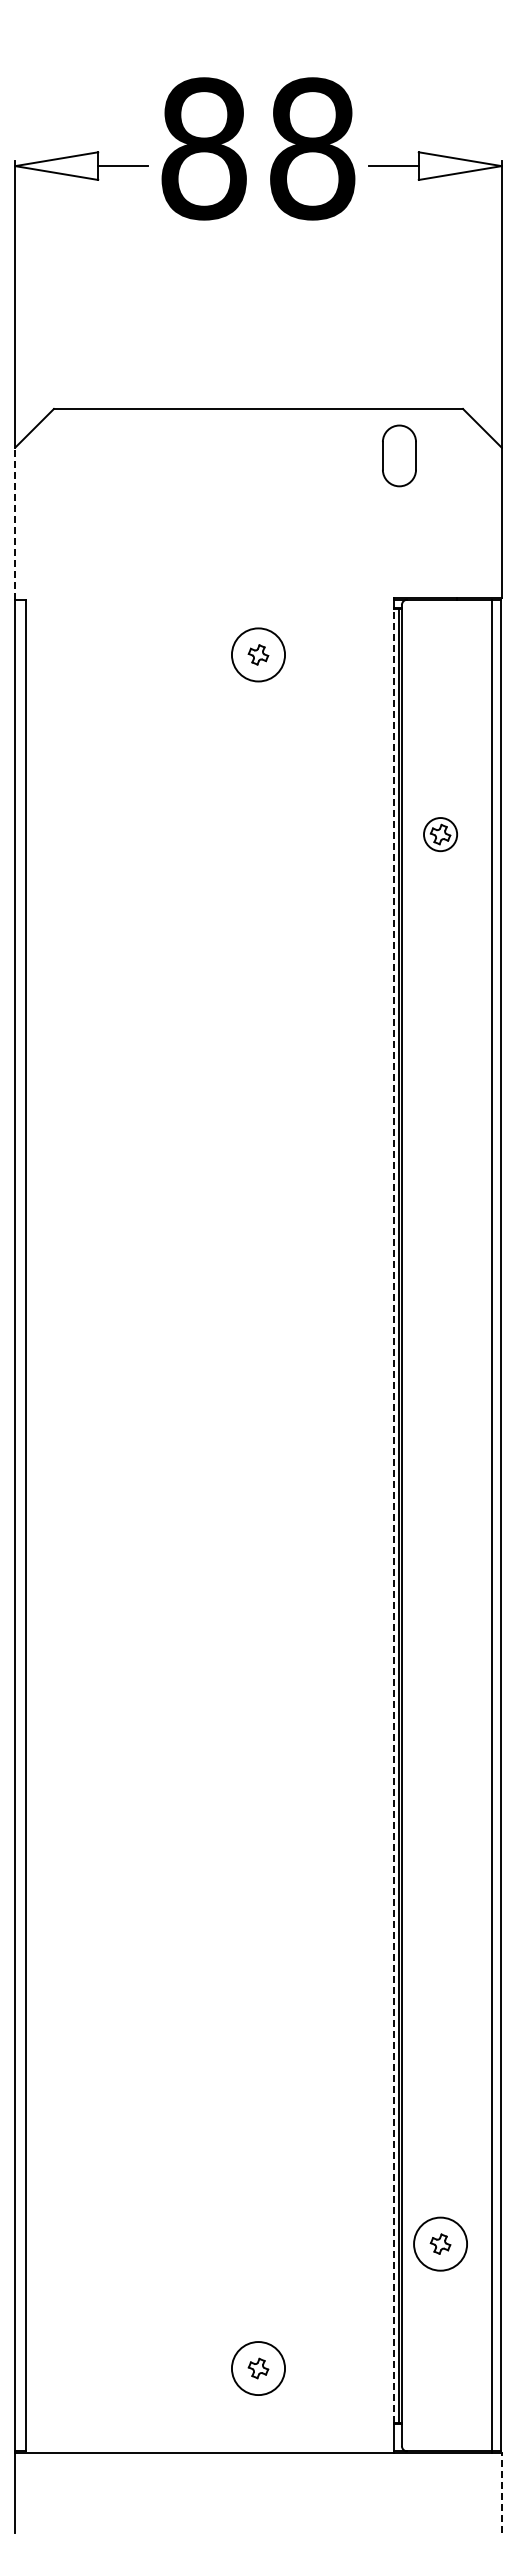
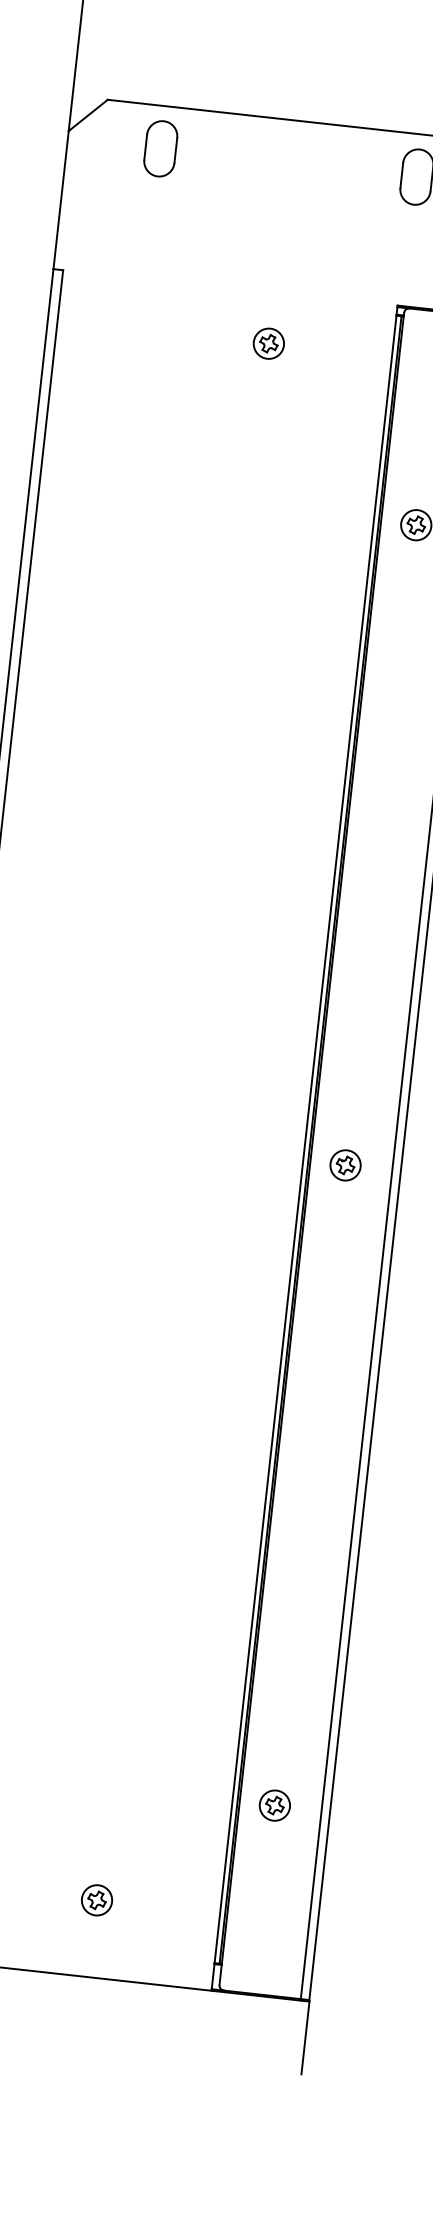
part: (117, 455) -> (160, 148), added
line: (15, 523) -> (61, 199), dashed -> solid
circle: (258, 654) -> (268, 343), size x0.62
line: (393, 1515) -> (305, 1139), dashed -> solid
part: (440, 1538) -> (345, 1164), added
circle: (440, 2243) -> (274, 1805), size x0.62
circle: (258, 2368) -> (97, 1900), size x0.62
line: (501, 2492) -> (305, 2037), dashed -> solid

